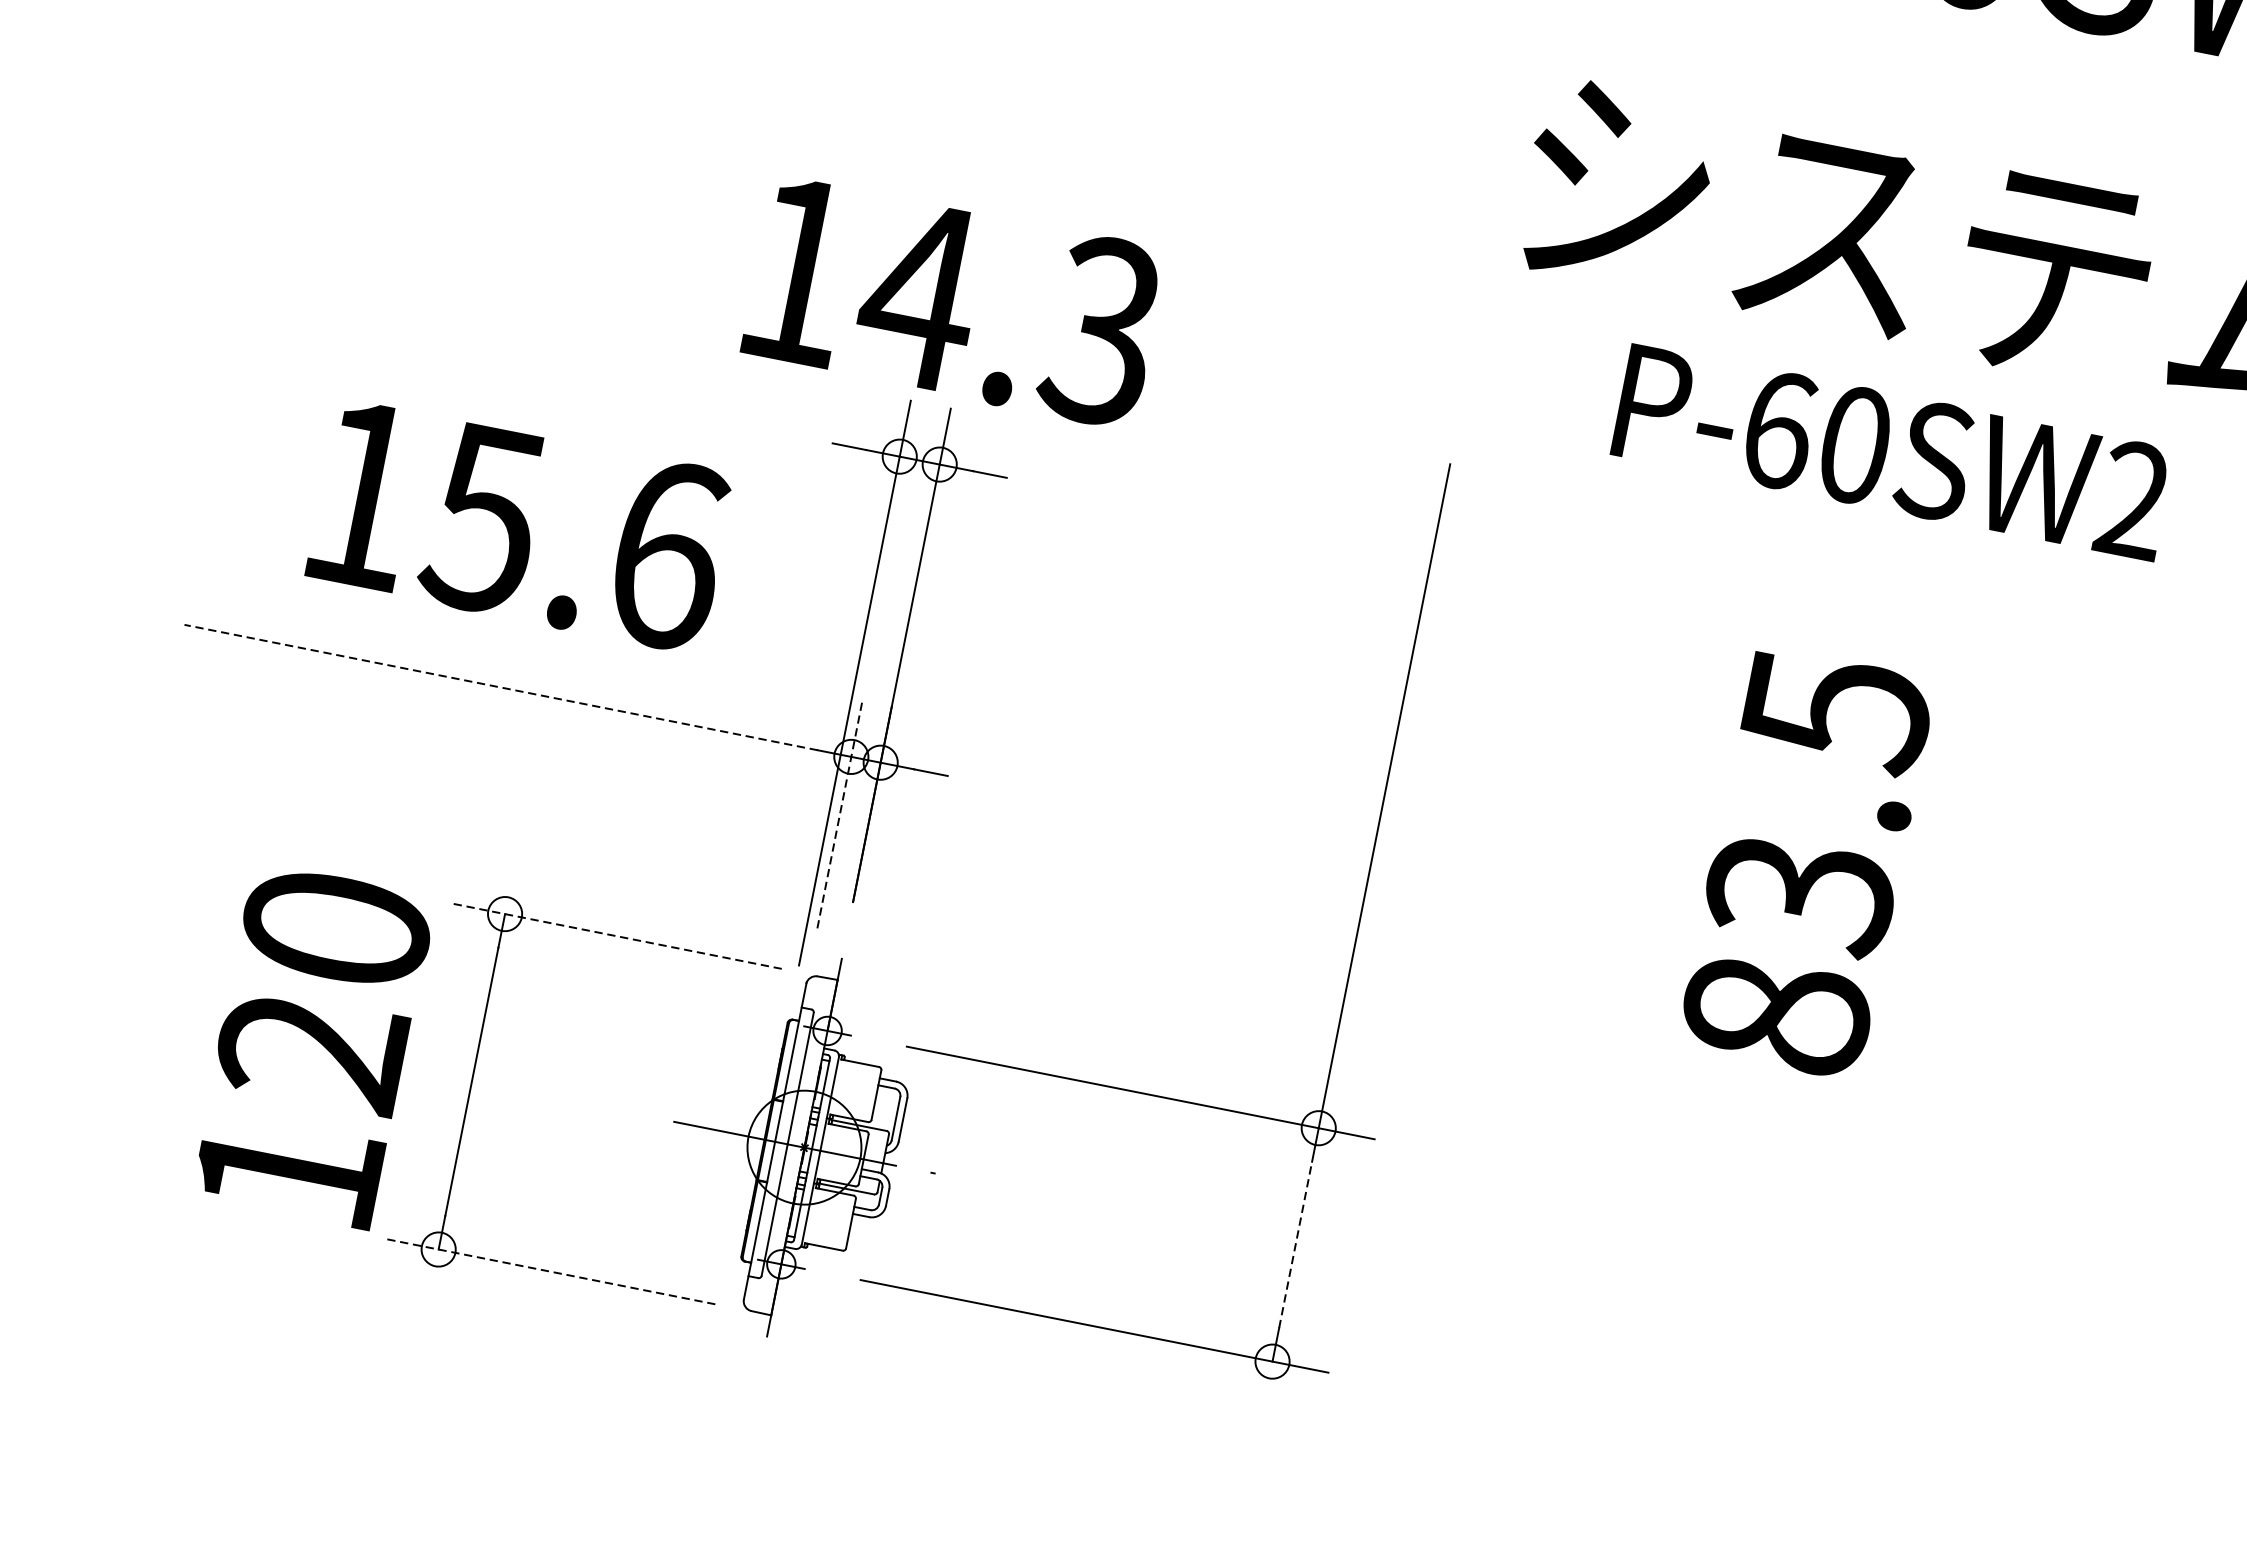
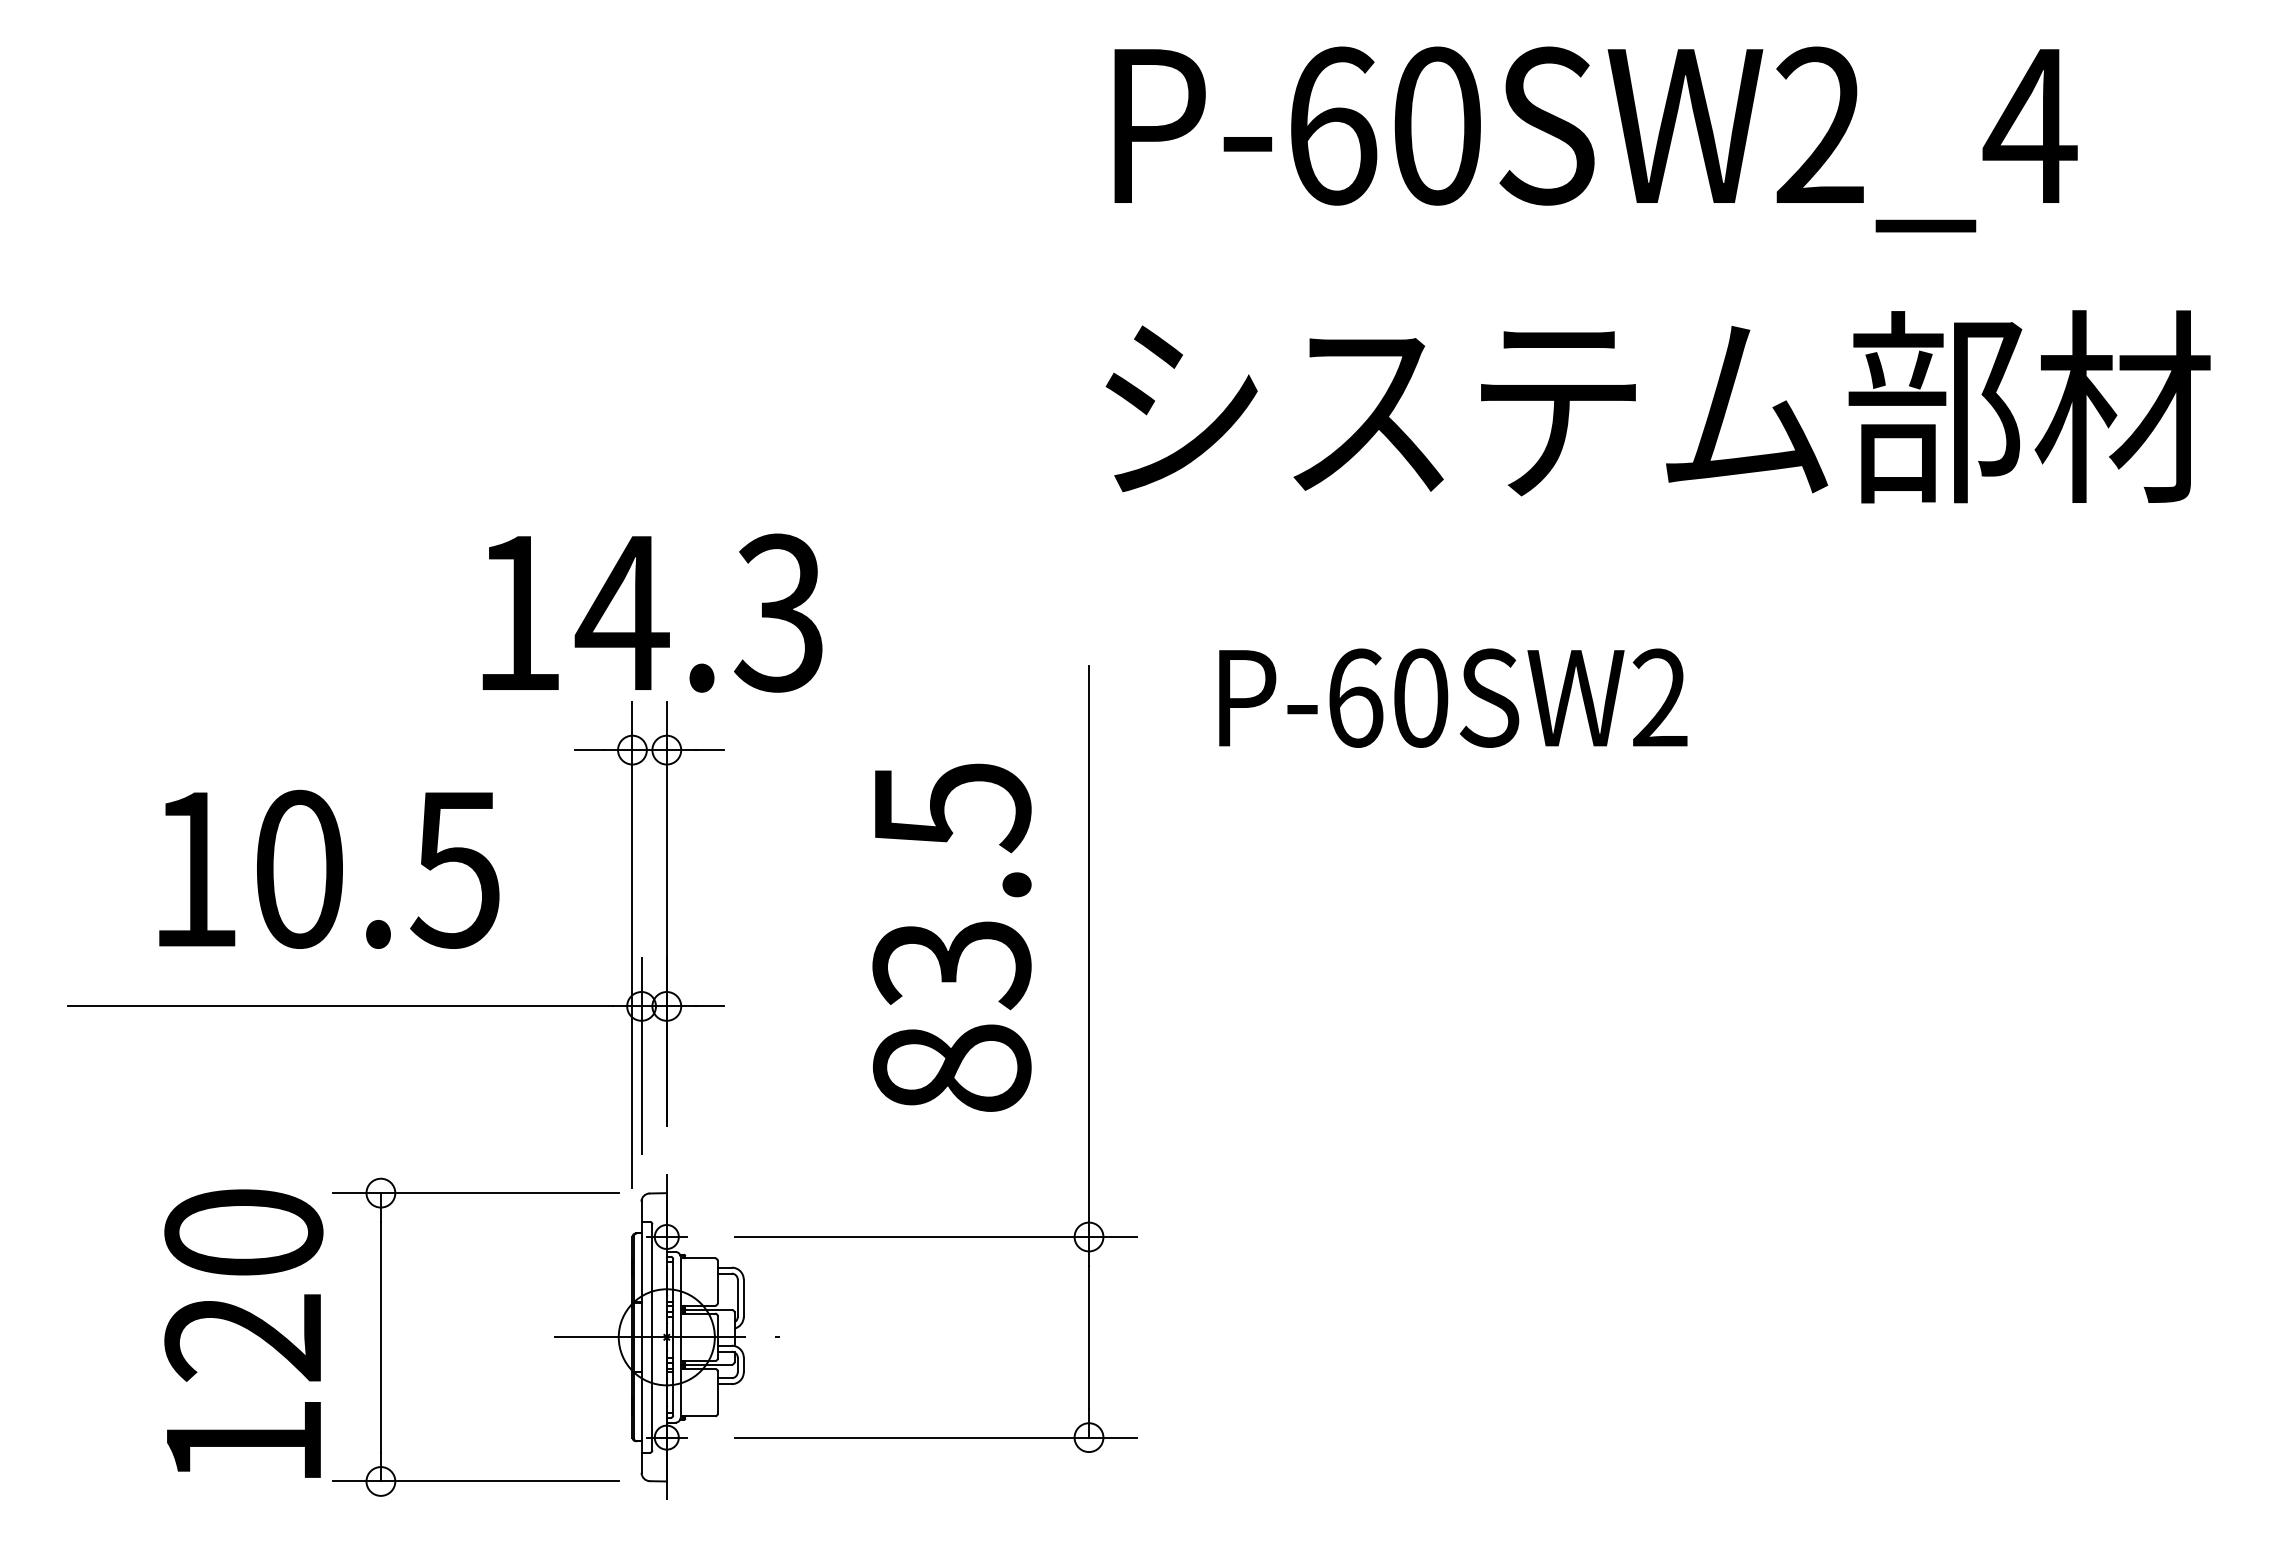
text: (1893, 451) -> (1453, 697), moved
text: (574, 535) -> (376, 868), 15.6 -> 10.5
line: (501, 687) -> (340, 1006), dashed -> solid
line: (839, 815) -> (641, 1056), dashed -> solid
text: (1805, 862) -> (951, 937), moved
line: (615, 936) -> (475, 1193), dashed -> solid
line: (1296, 1244) -> (1089, 1336), dashed -> solid
line: (548, 1271) -> (475, 1481), dashed -> solid

